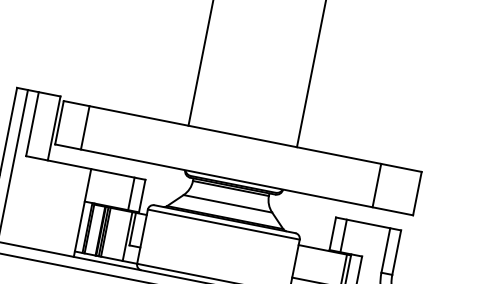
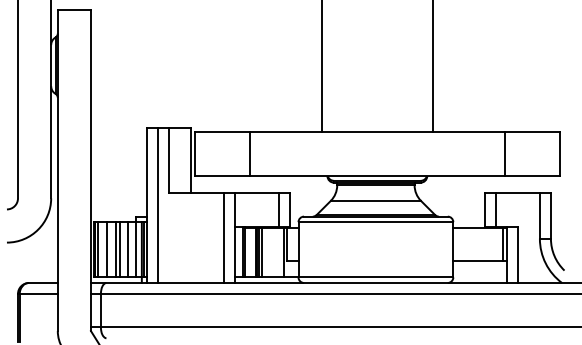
line: (85, 128) -> (250, 154), moved
line: (376, 185) -> (504, 154), moved
line: (71, 210) -> (223, 237), added

